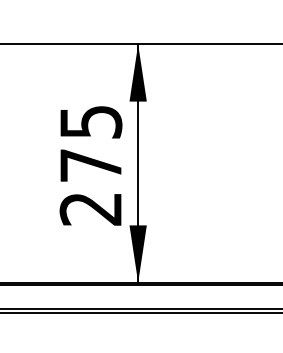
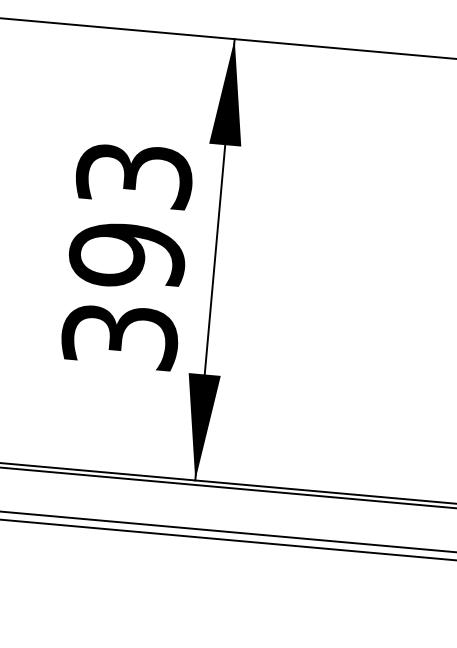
text: (90, 165) -> (126, 255), 275 -> 393

